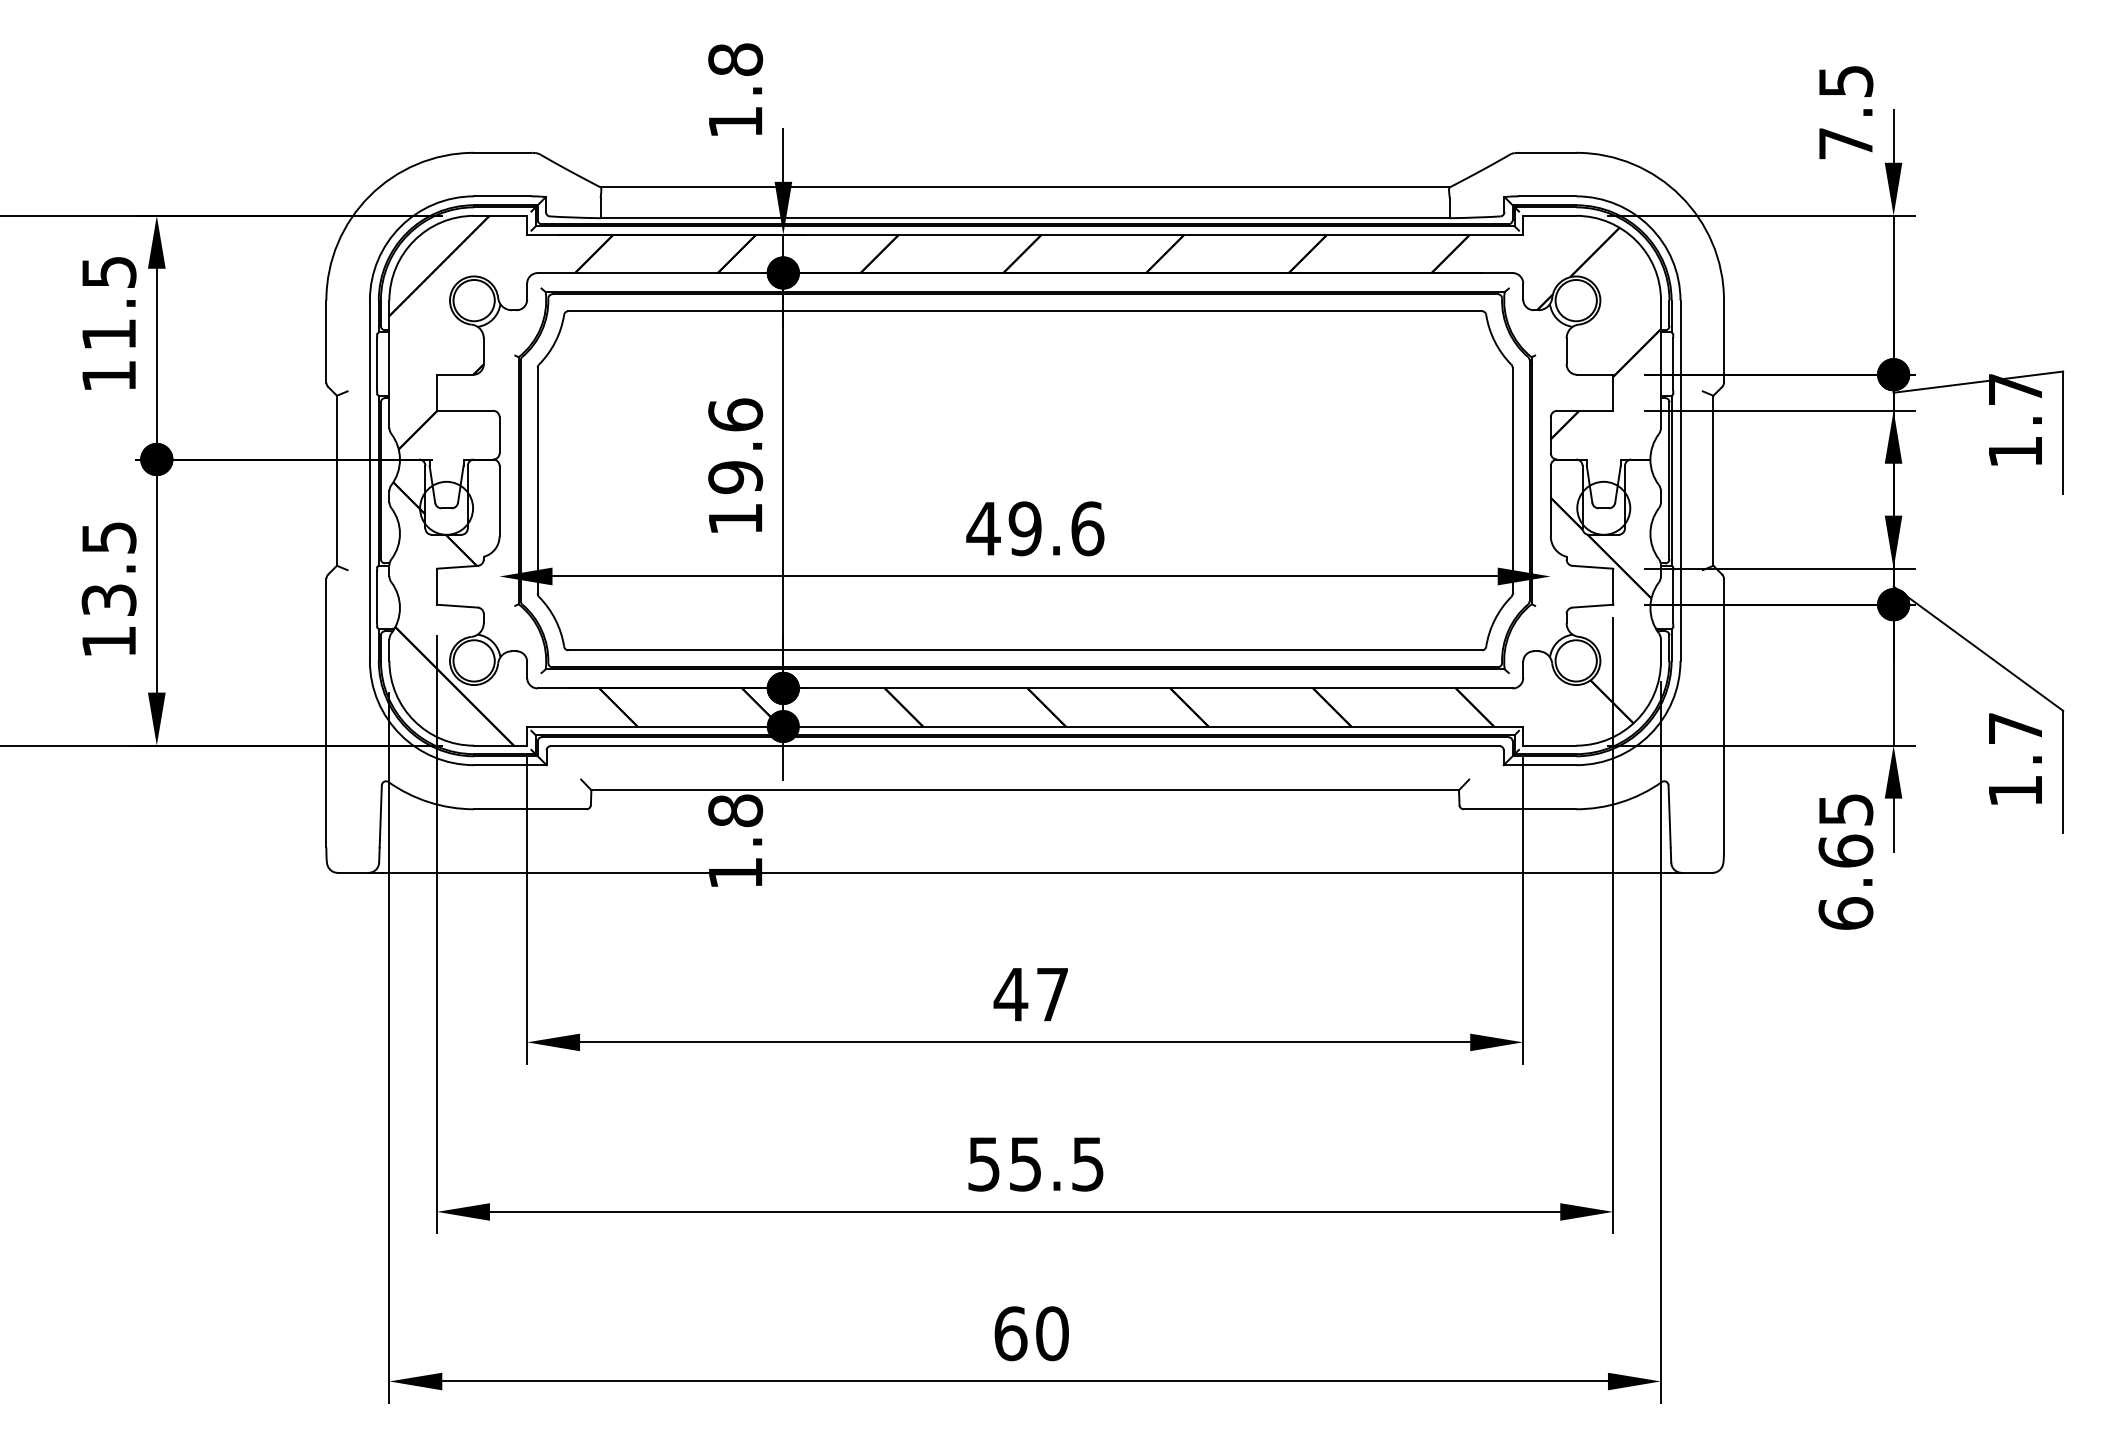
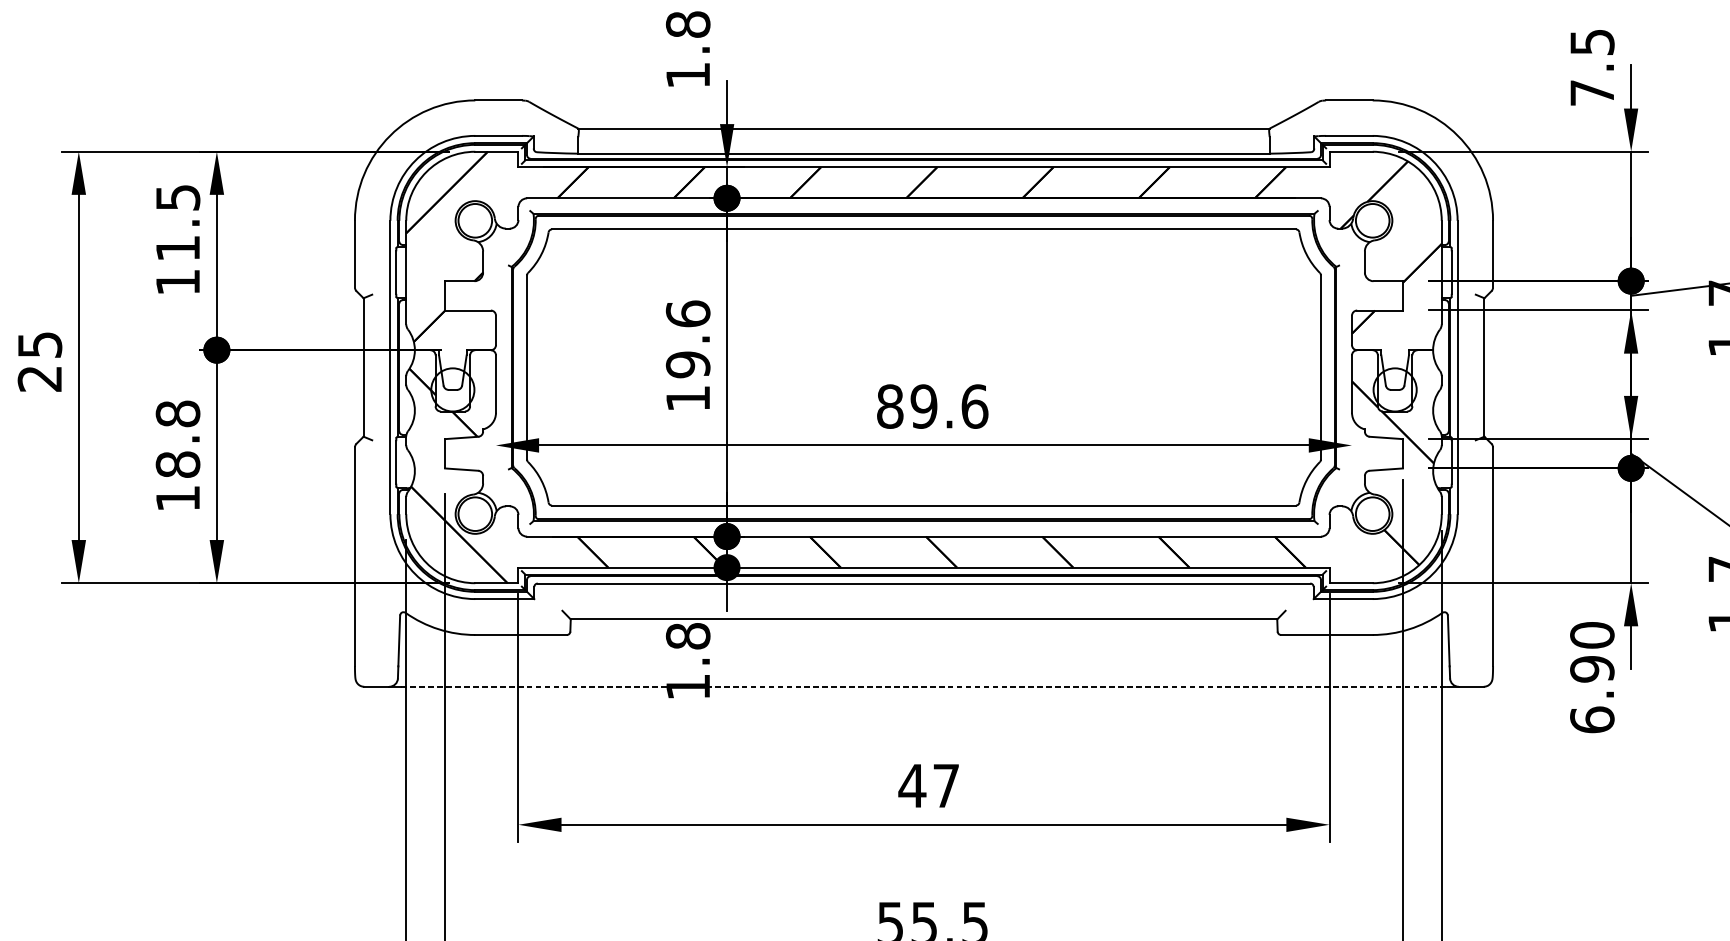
text: (983, 528) -> (890, 406), 49.6 -> 89.6
text: (108, 568) -> (177, 438), 13.5 -> 18.8
text: (1845, 830) -> (1591, 652), 6.65 -> 6.90
line: (1025, 872) -> (924, 686), solid -> dashed

